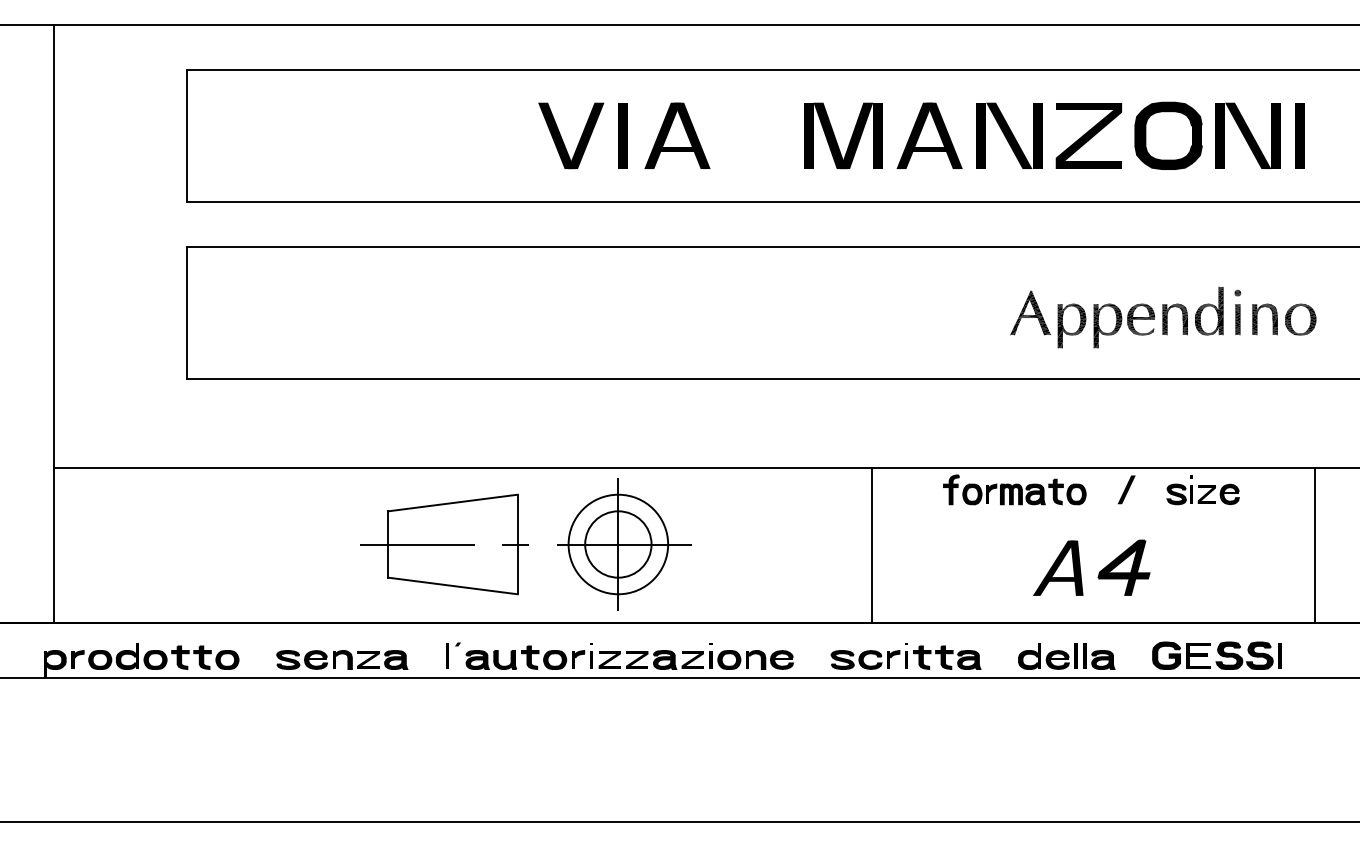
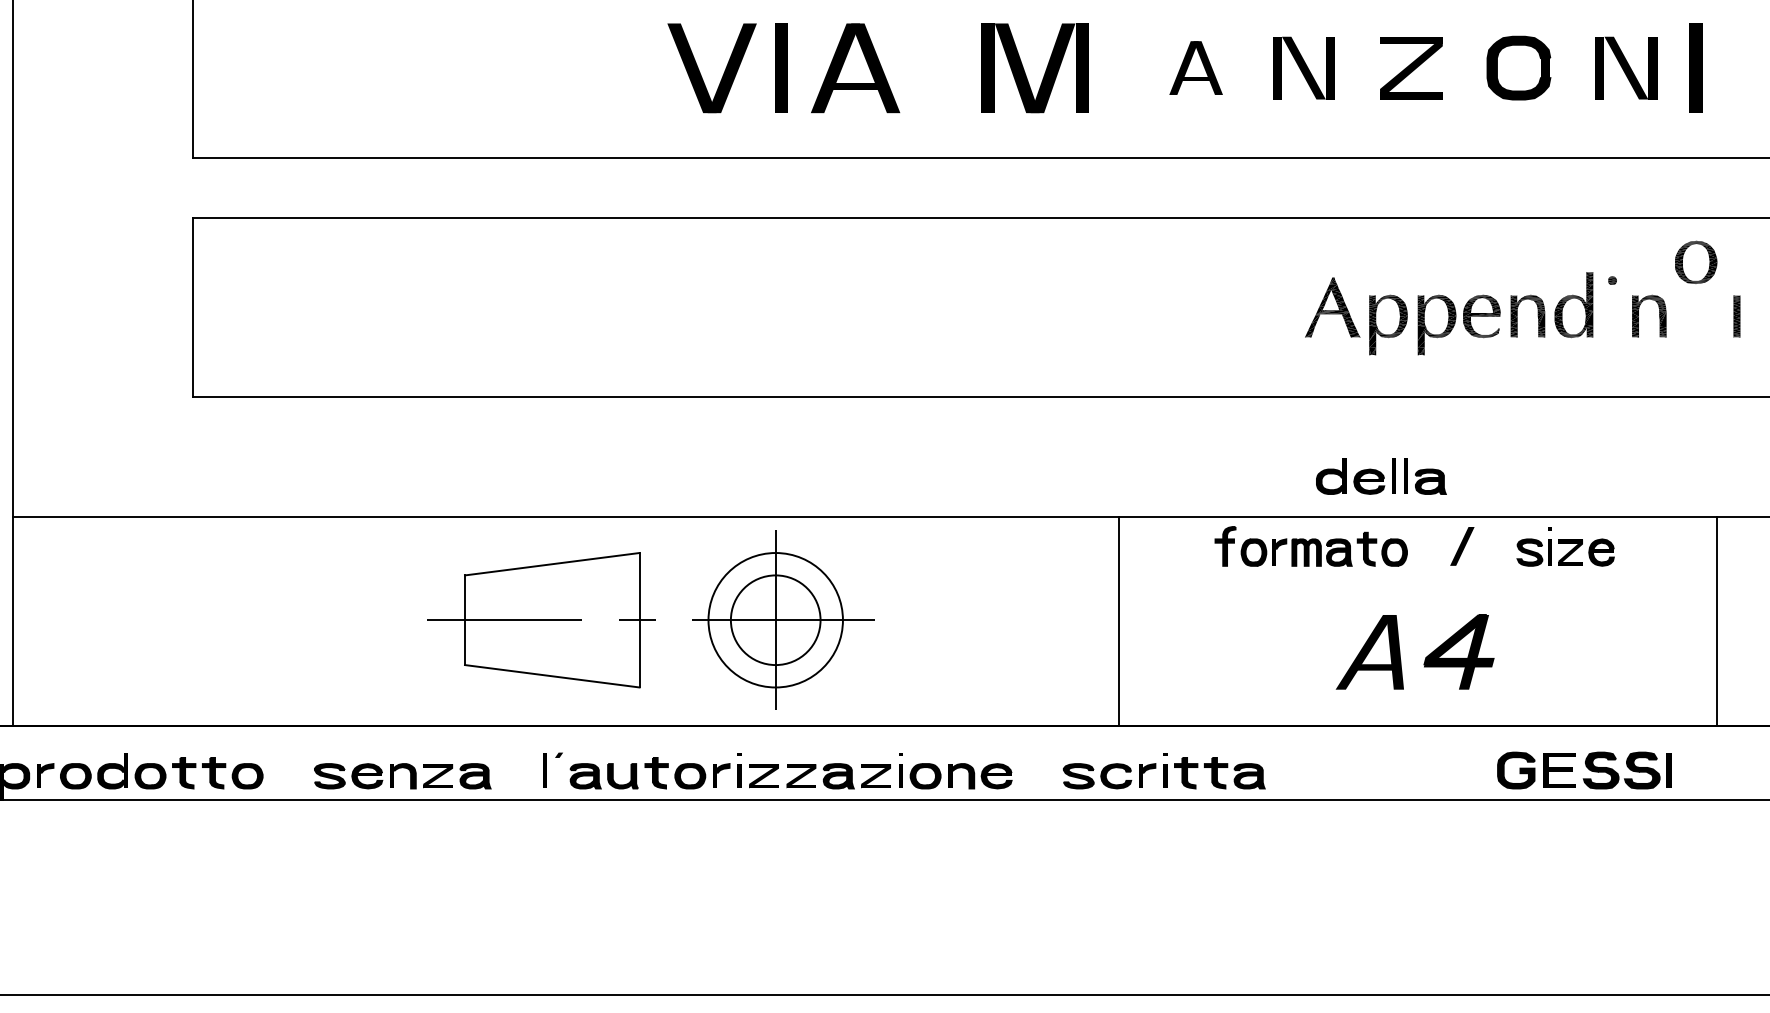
part: (929, 135) -> (1196, 67), size x0.6
part: (1009, 135) -> (1304, 67), size x0.7
part: (1088, 135) -> (1410, 67), size x0.7
part: (1168, 135) -> (1518, 67), size x0.7
part: (1247, 135) -> (1625, 67), size x0.7
part: (850, 138) -> (1044, 71), moved
part: (1237, 319) -> (1736, 316), moved
part: (1300, 319) -> (1695, 262), moved
part: (1066, 656) -> (1381, 477), moved

